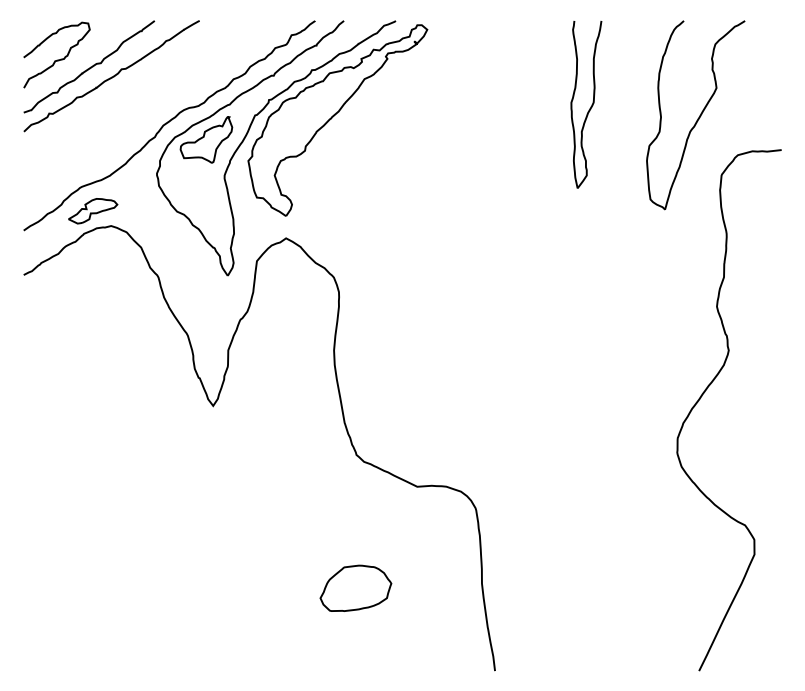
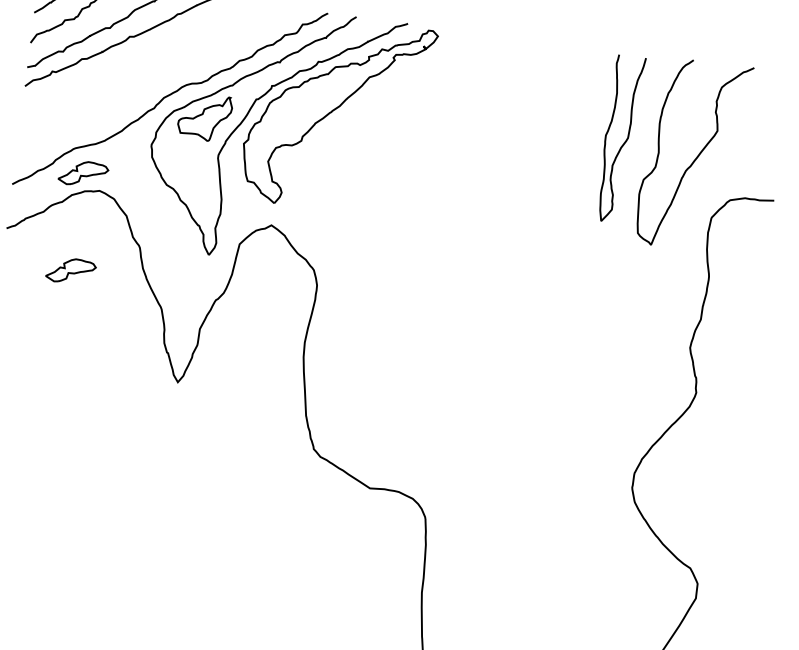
curve: (590, 106) -> (624, 141), moved
part: (93, 309) -> (71, 271), added
part: (355, 587) -> (295, 580), removed

